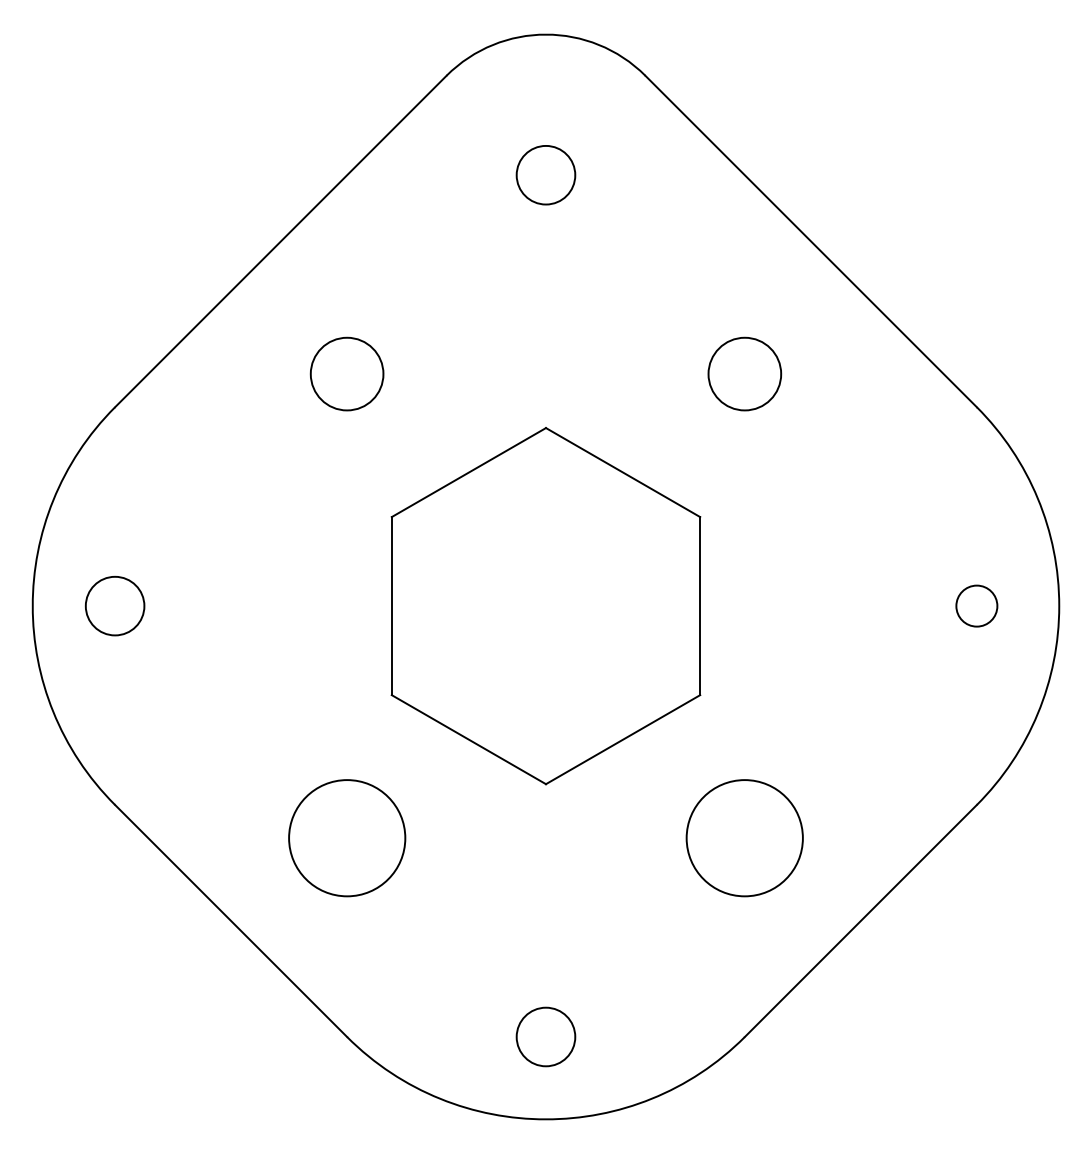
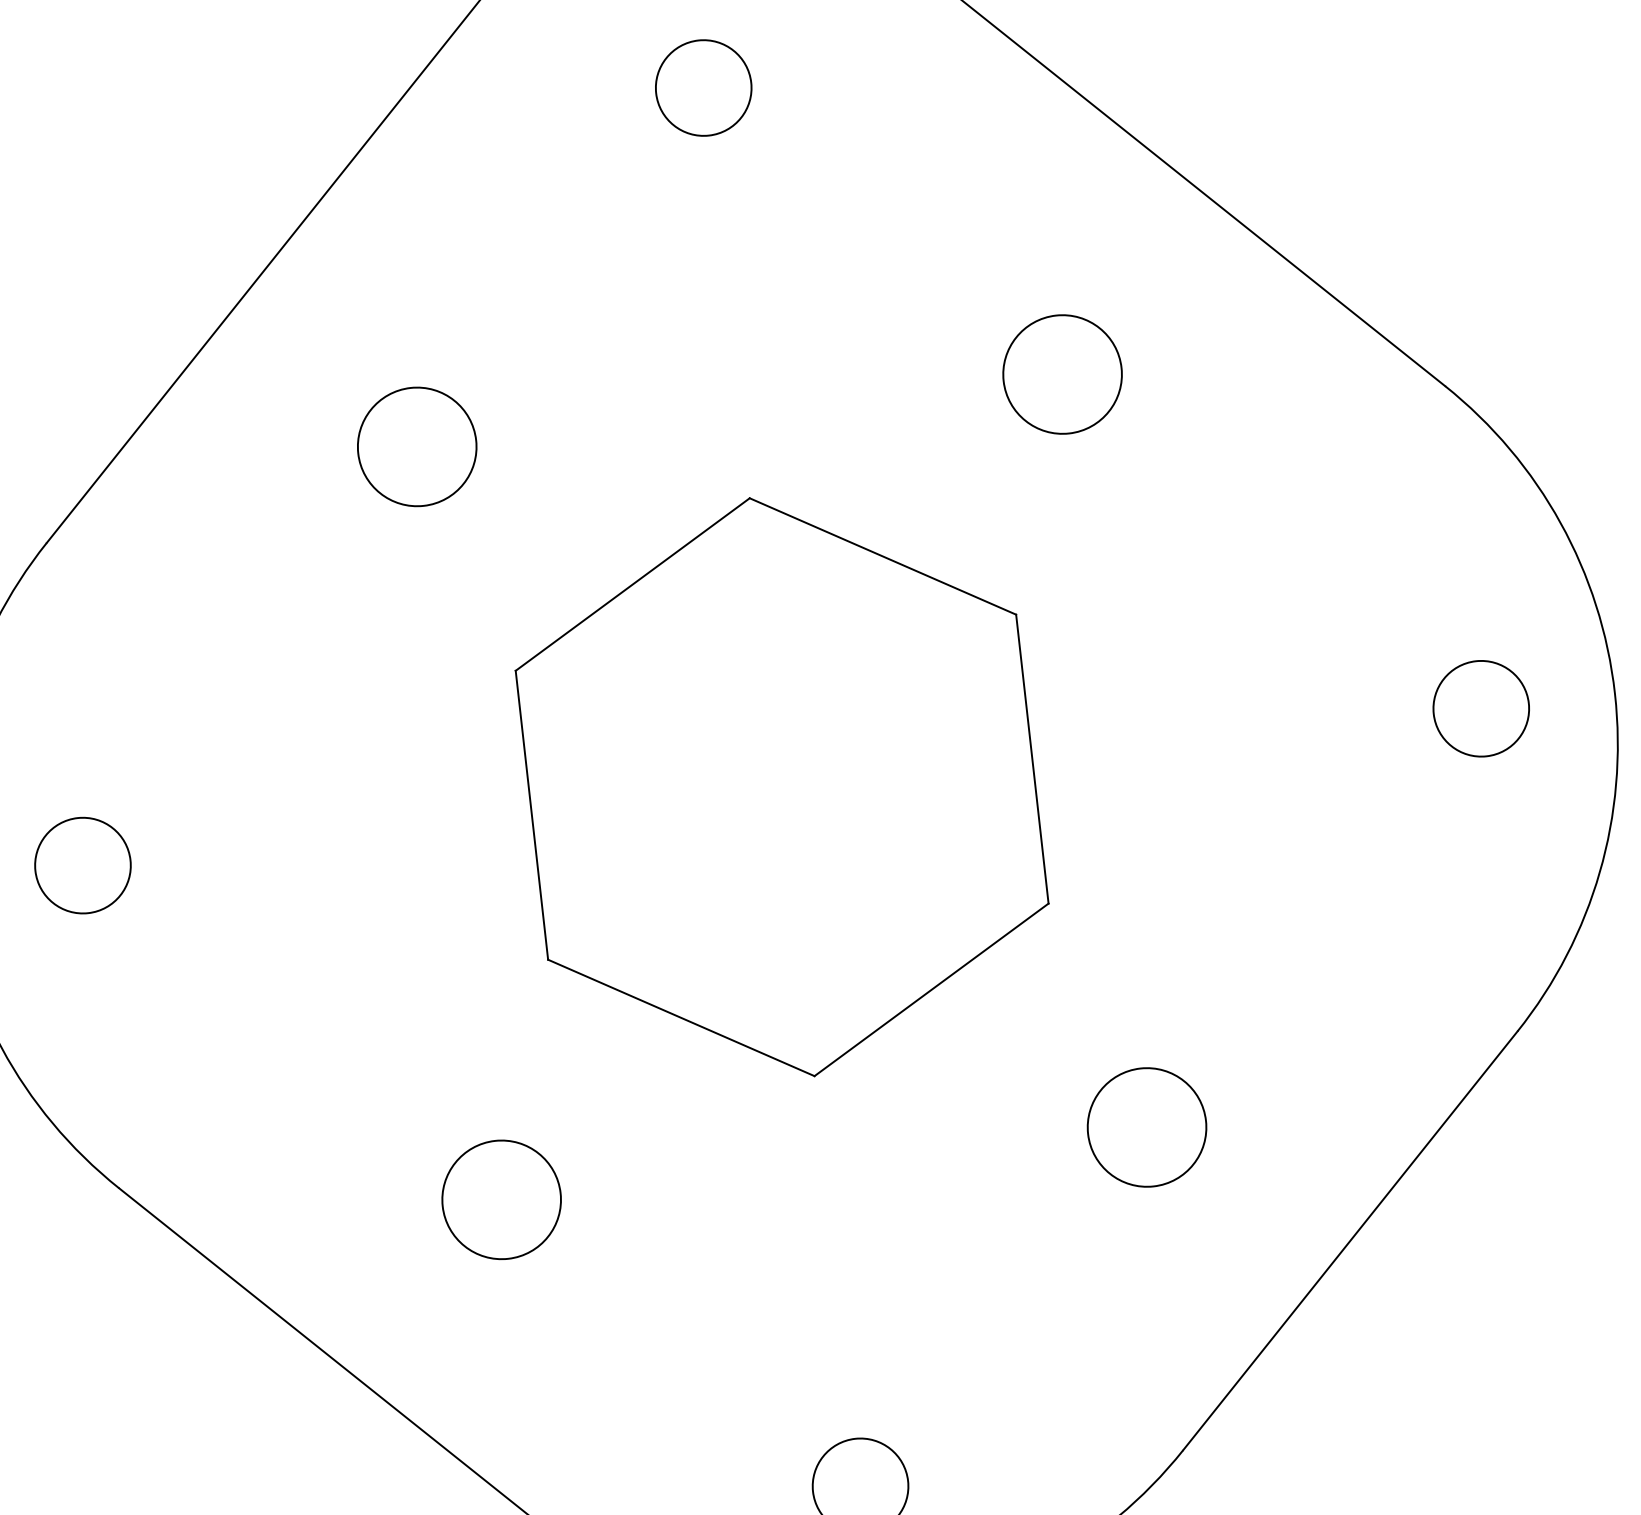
circle: (976, 605) -> (1480, 707), size x1.43
circle: (346, 837) -> (500, 1198), size x0.62
circle: (744, 837) -> (1146, 1126), size x0.62

